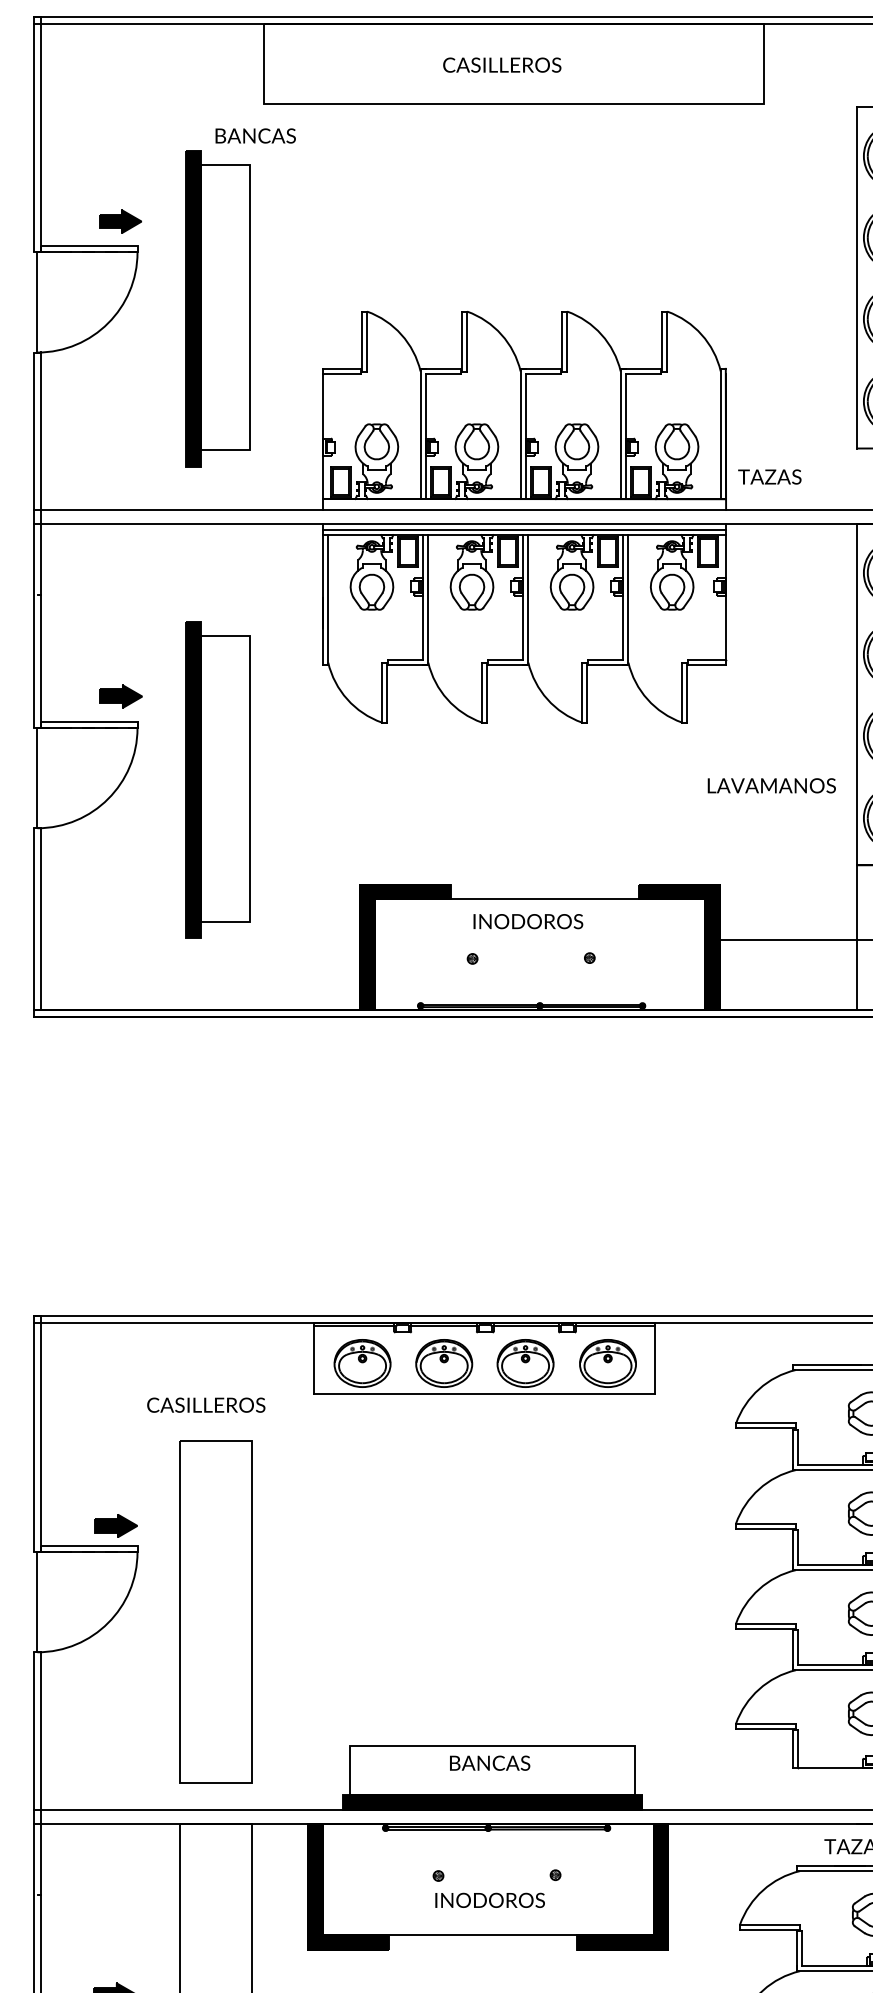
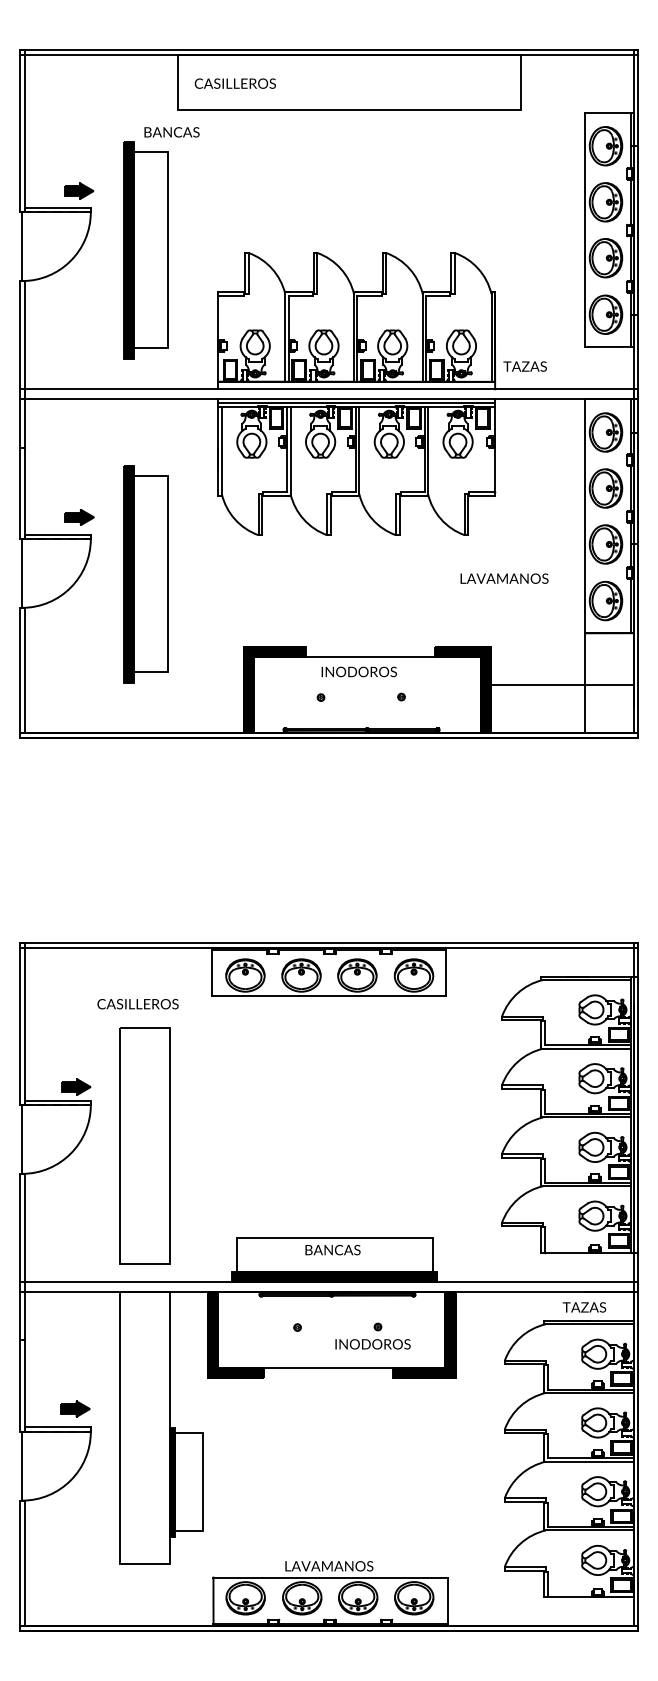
text: (500, 64) -> (234, 83), moved
text: (771, 785) -> (504, 578), moved
text: (489, 1900) -> (372, 1344), moved

